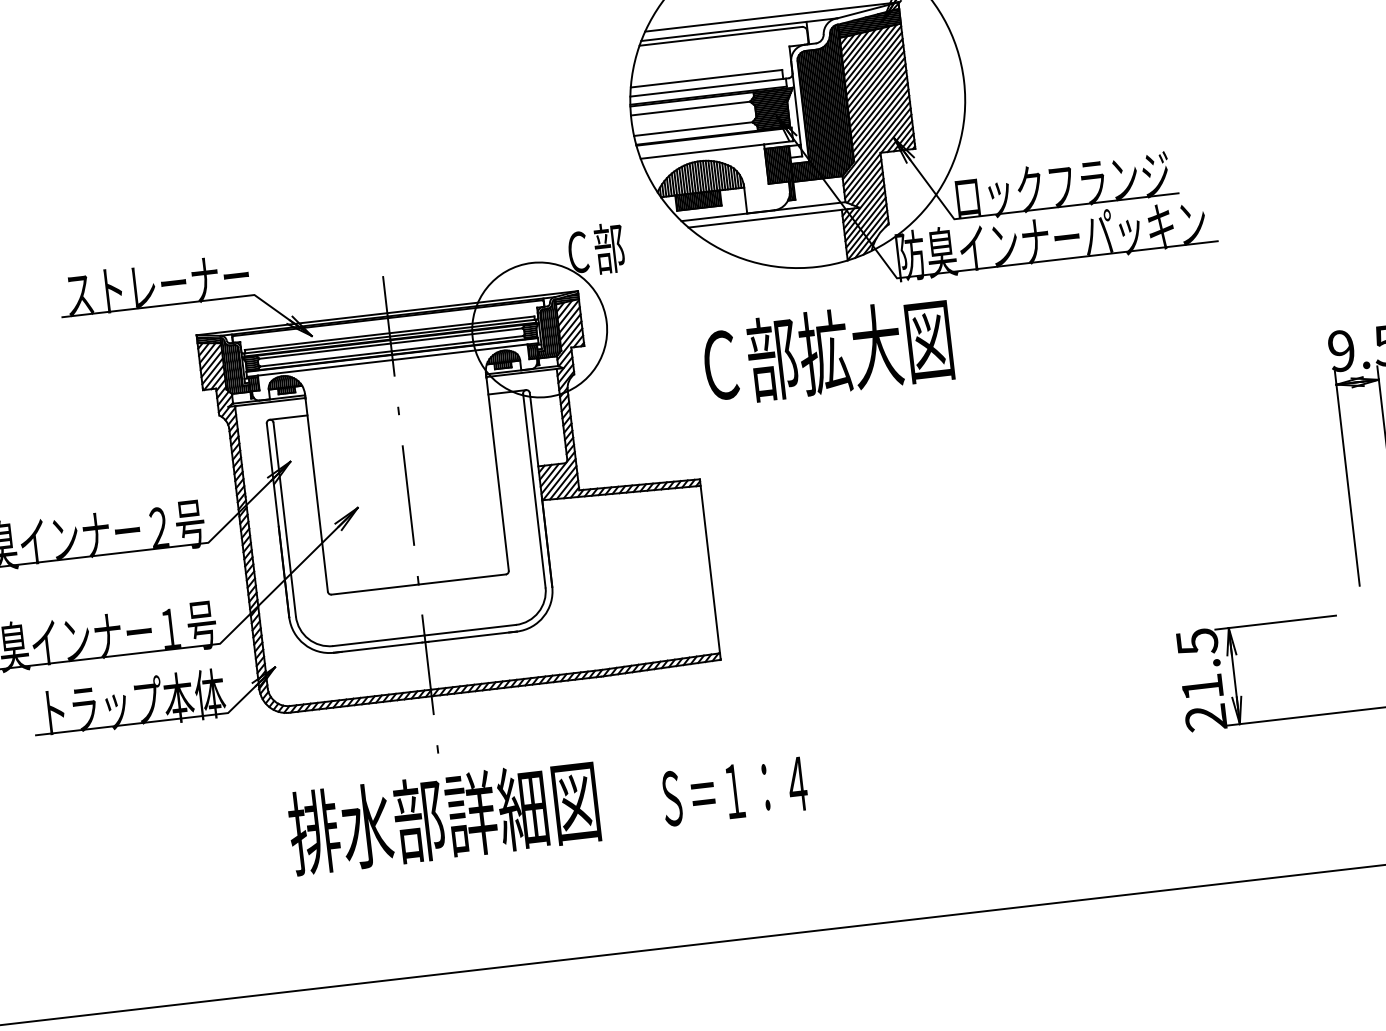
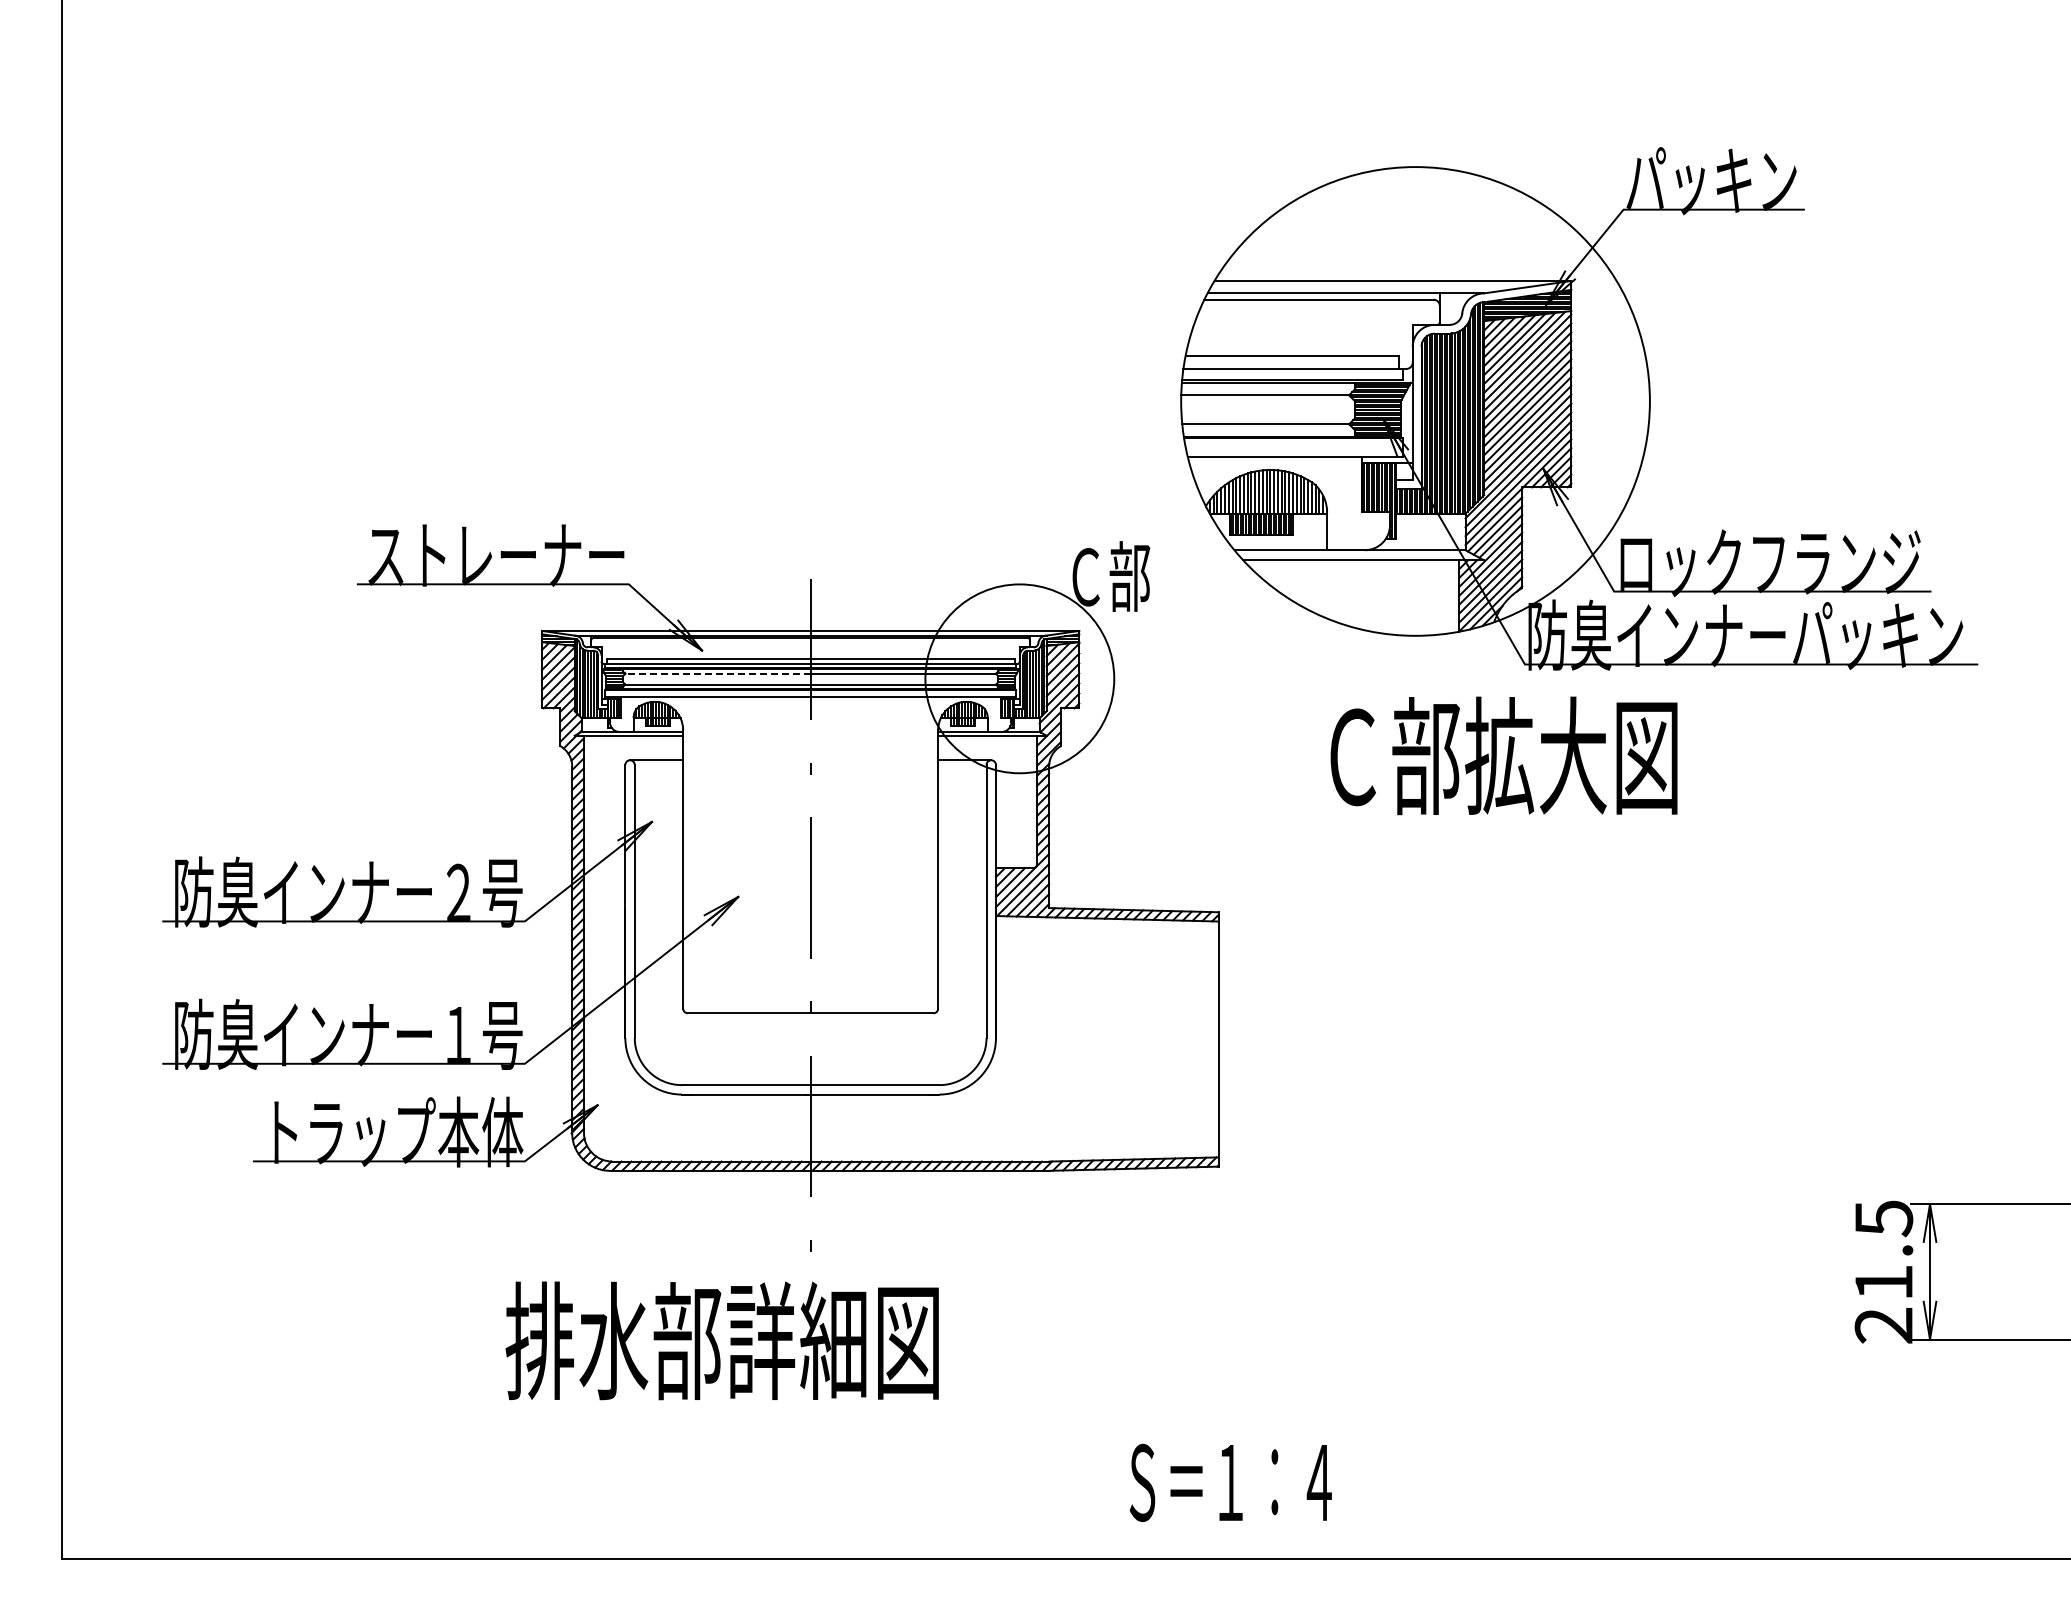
line: (325, 350) -> (718, 673), solid -> dashed
text: (827, 351) -> (1503, 755), moved
text: (734, 791) -> (1230, 1482), moved
text: (443, 816) -> (721, 1340), moved

